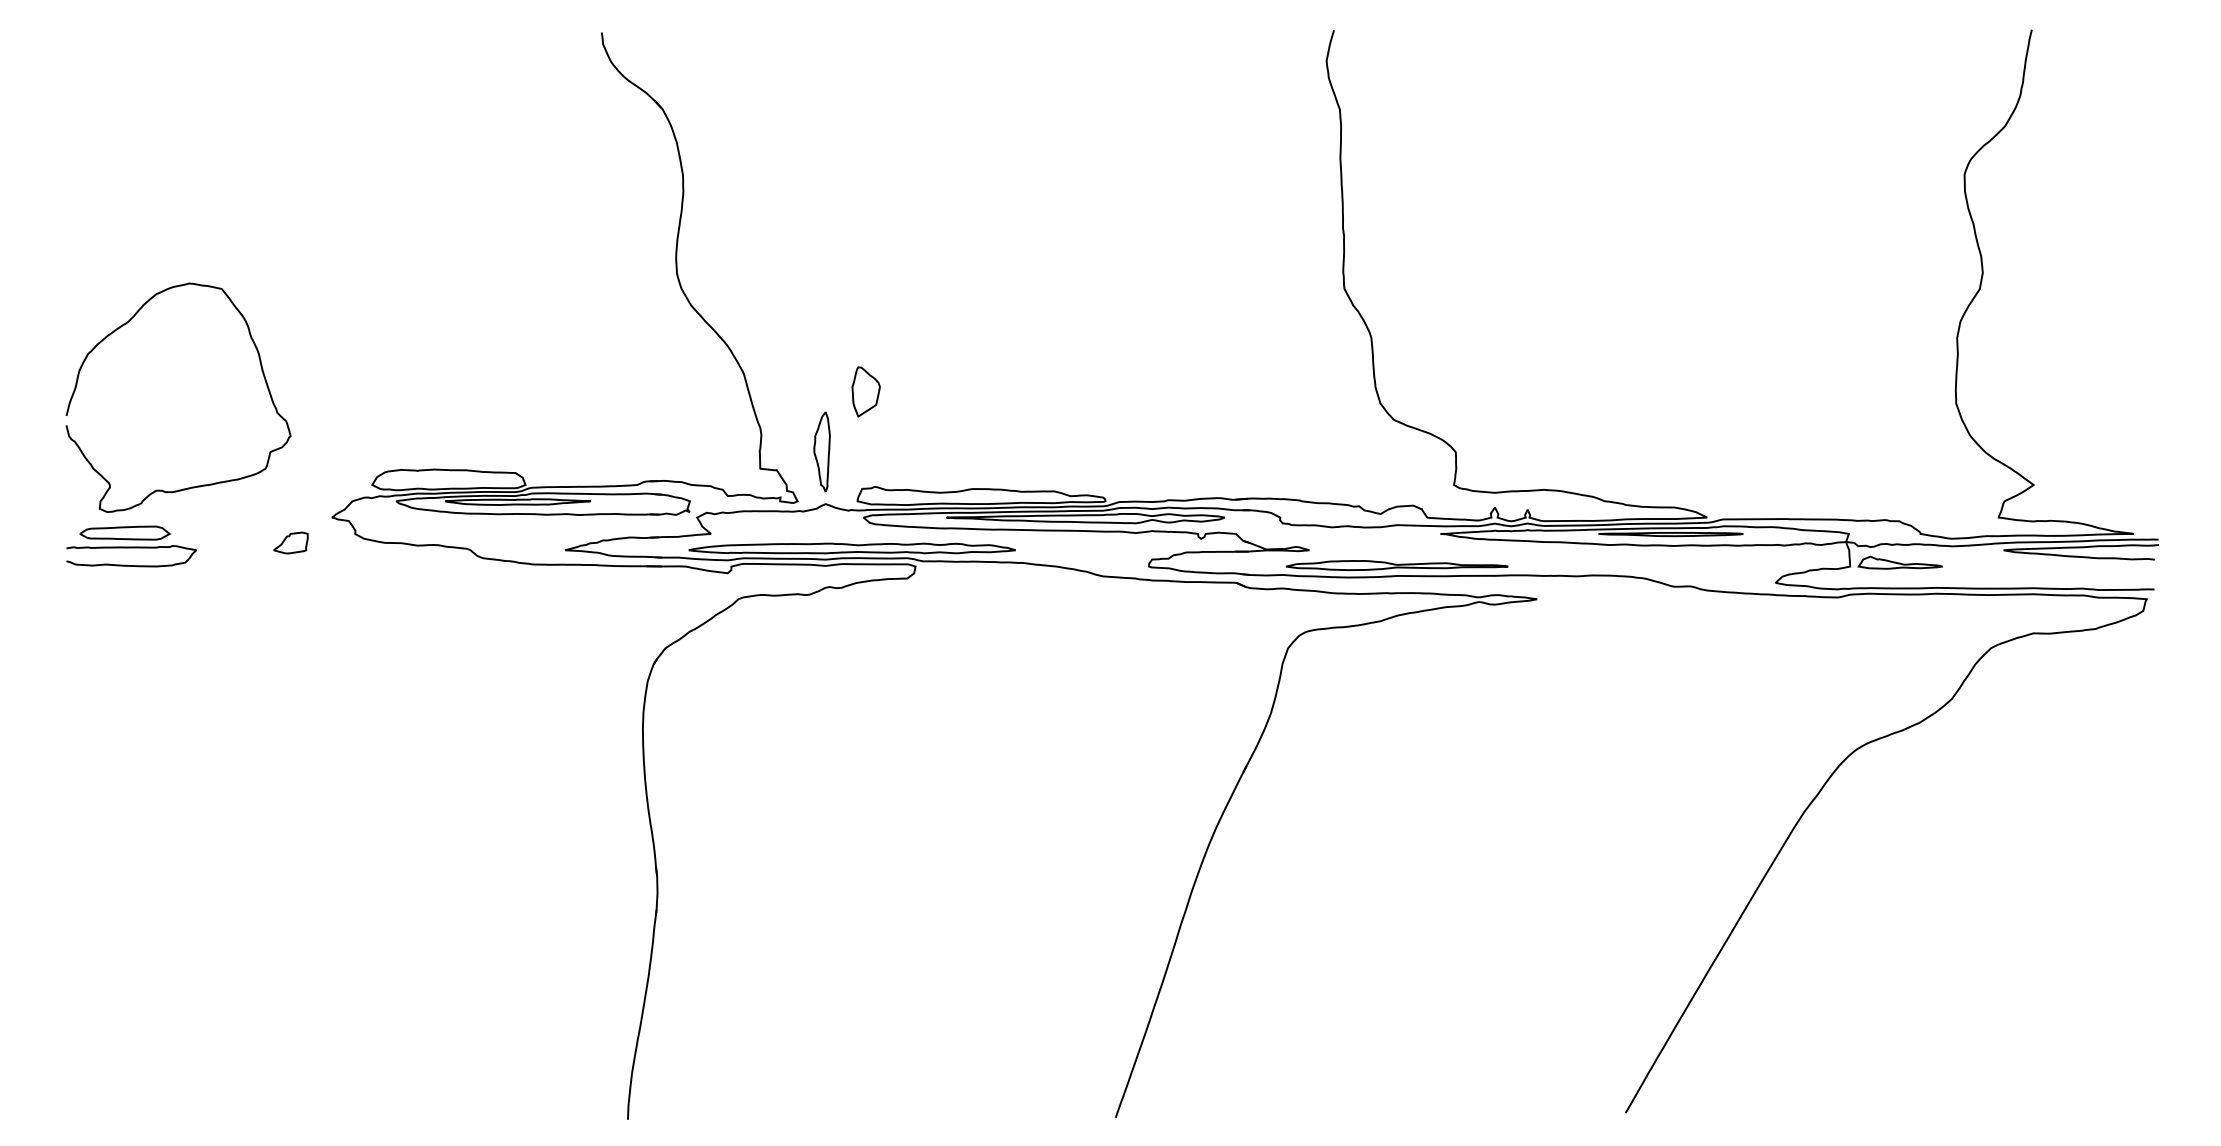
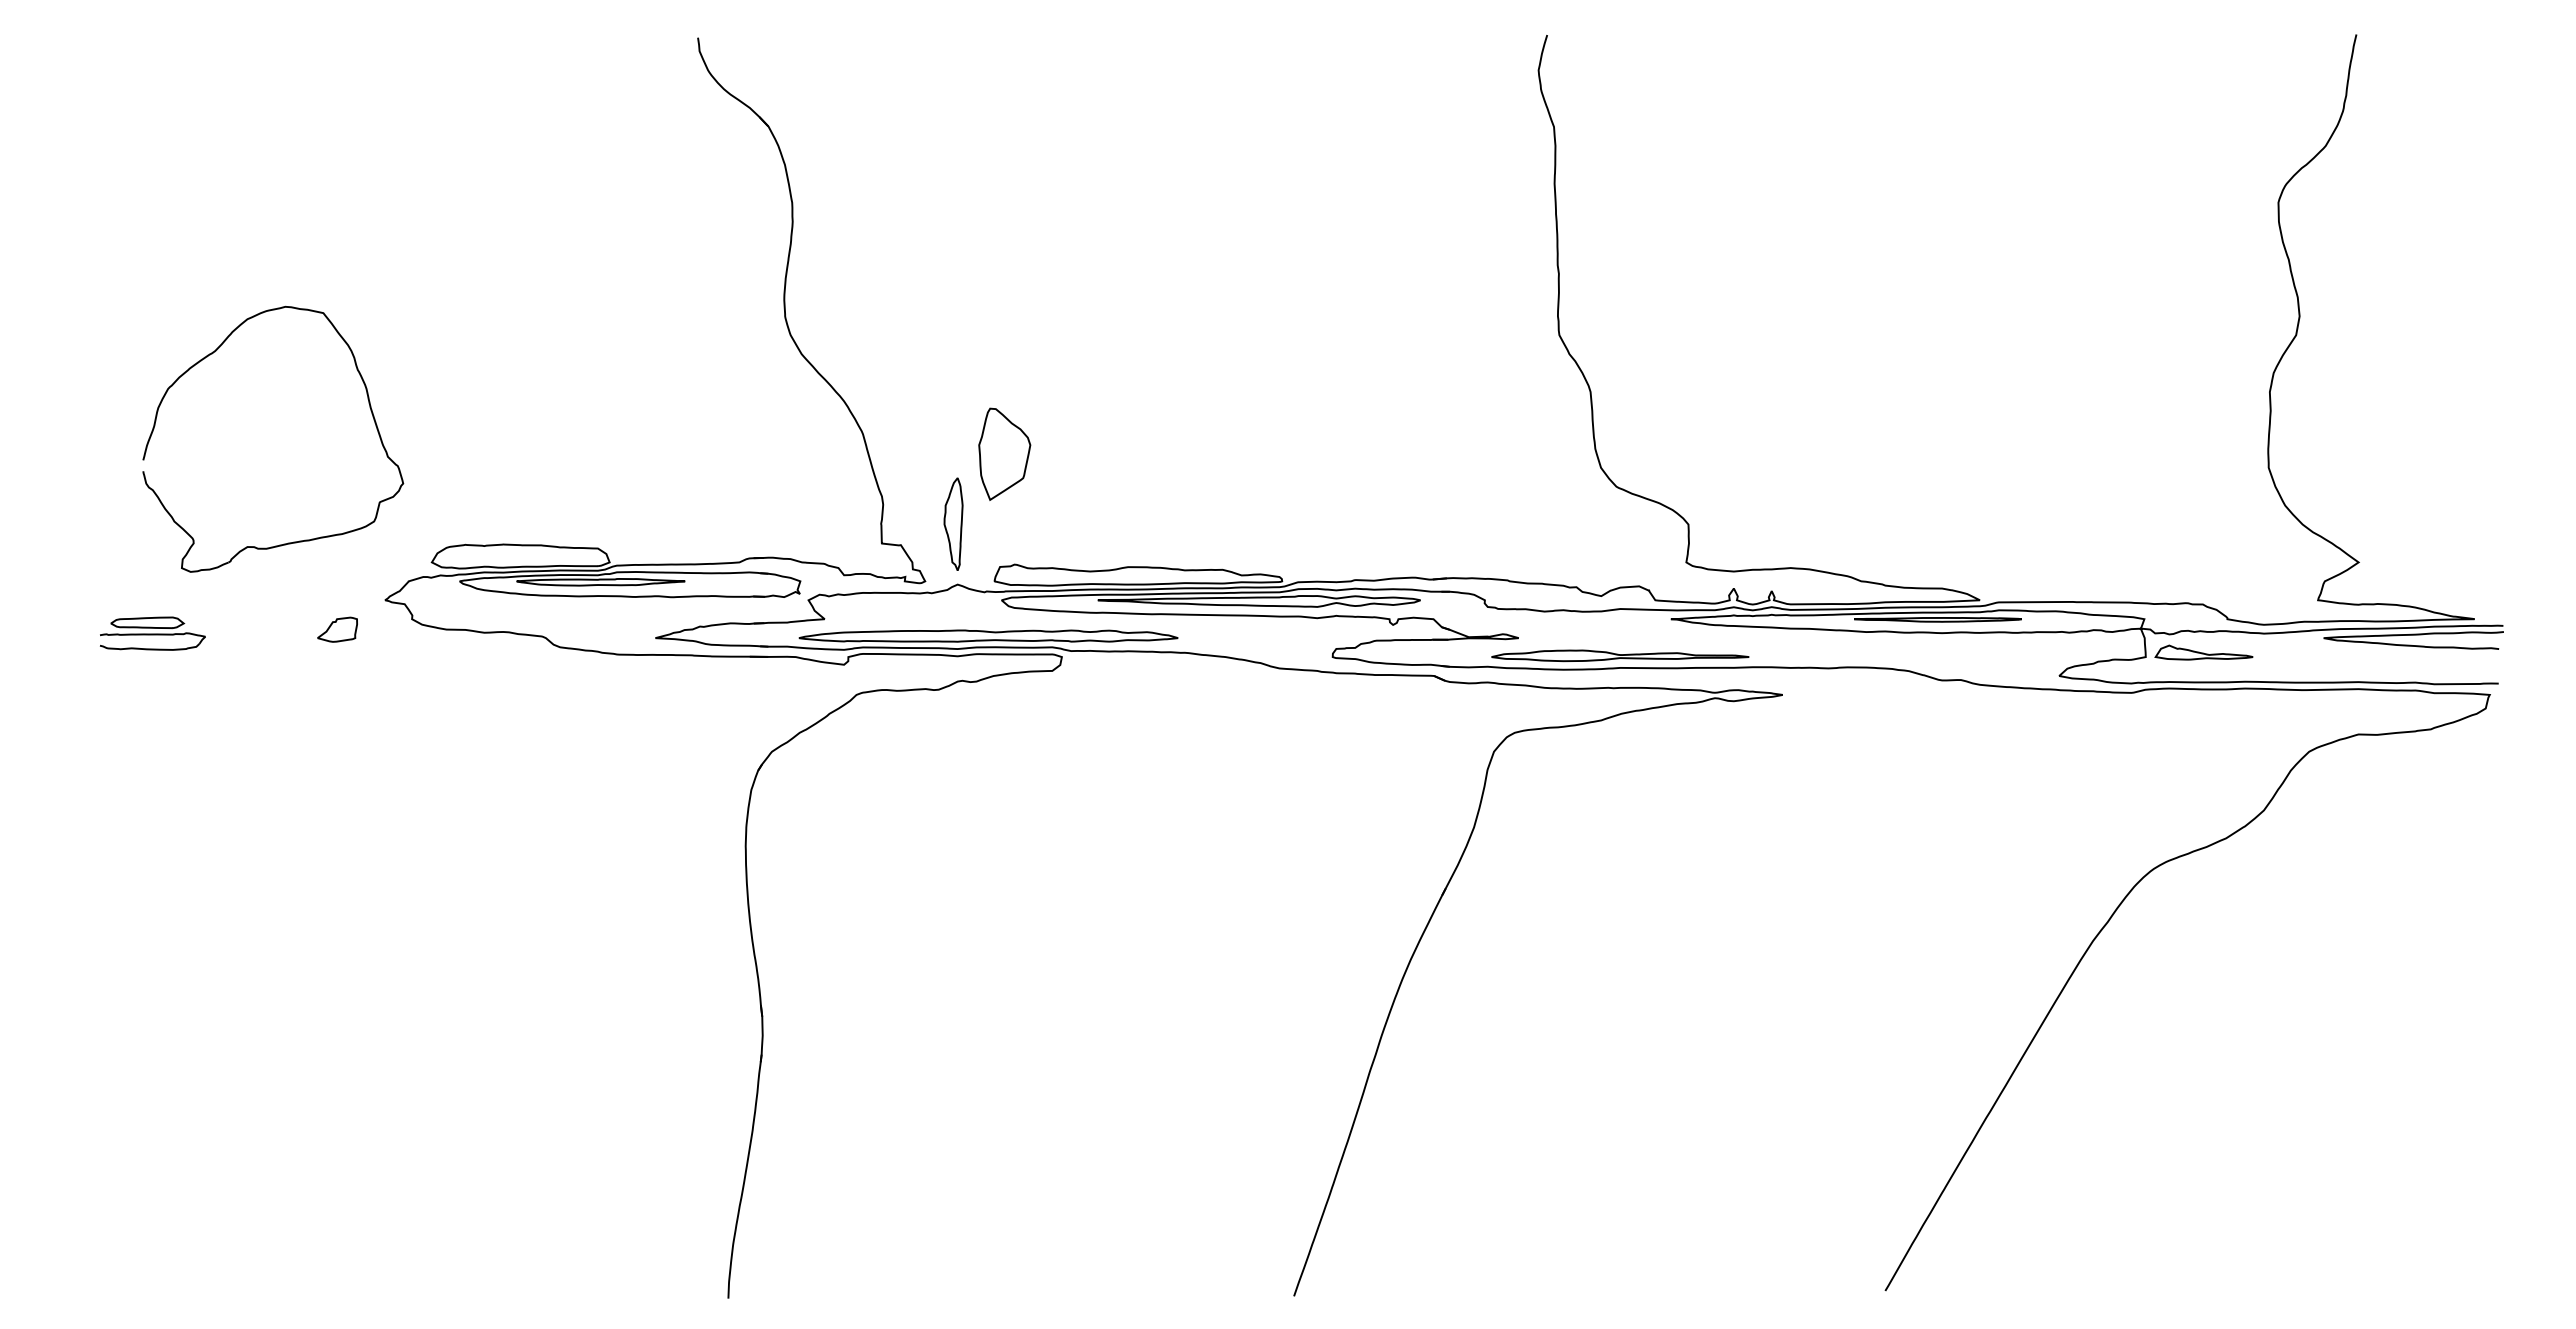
part: (261, 370) -> (369, 407), moved
part: (866, 391) -> (1004, 454), size x1.6
part: (131, 546) -> (152, 633), size x0.7

